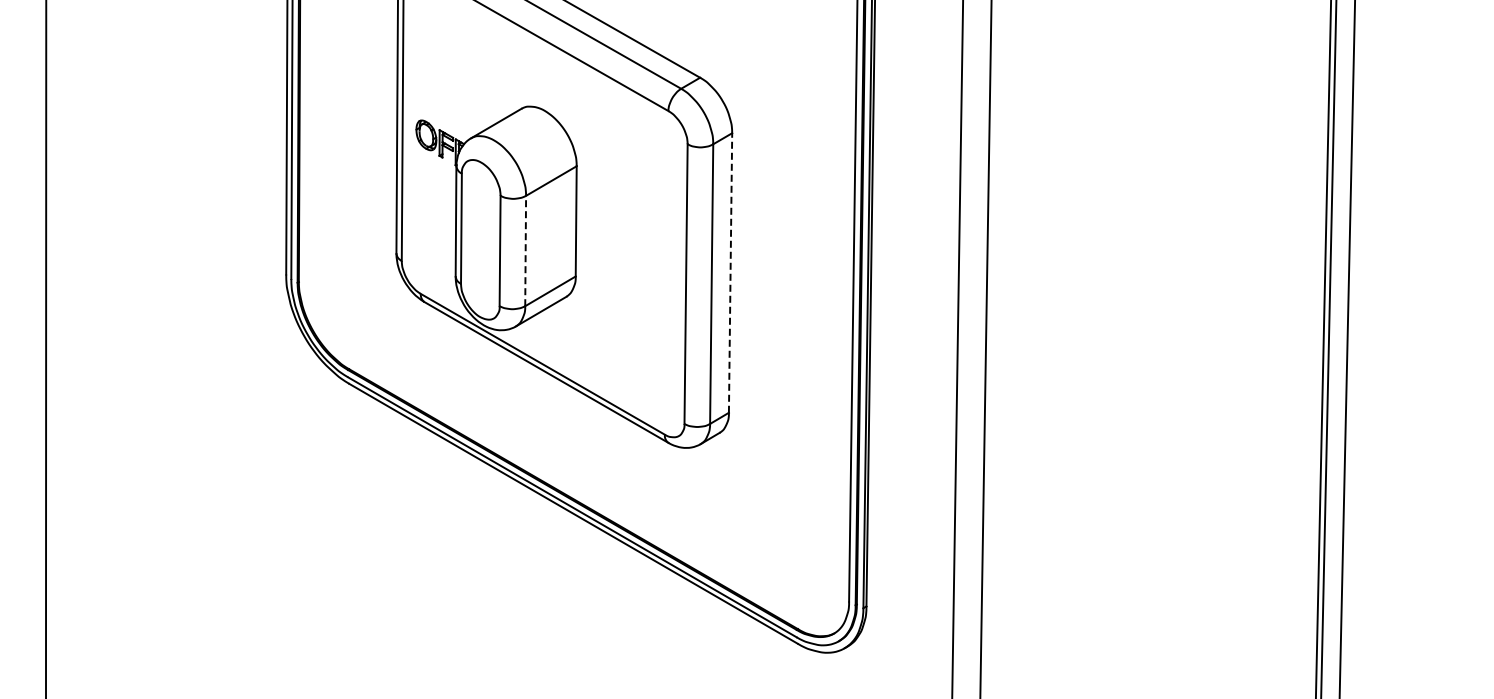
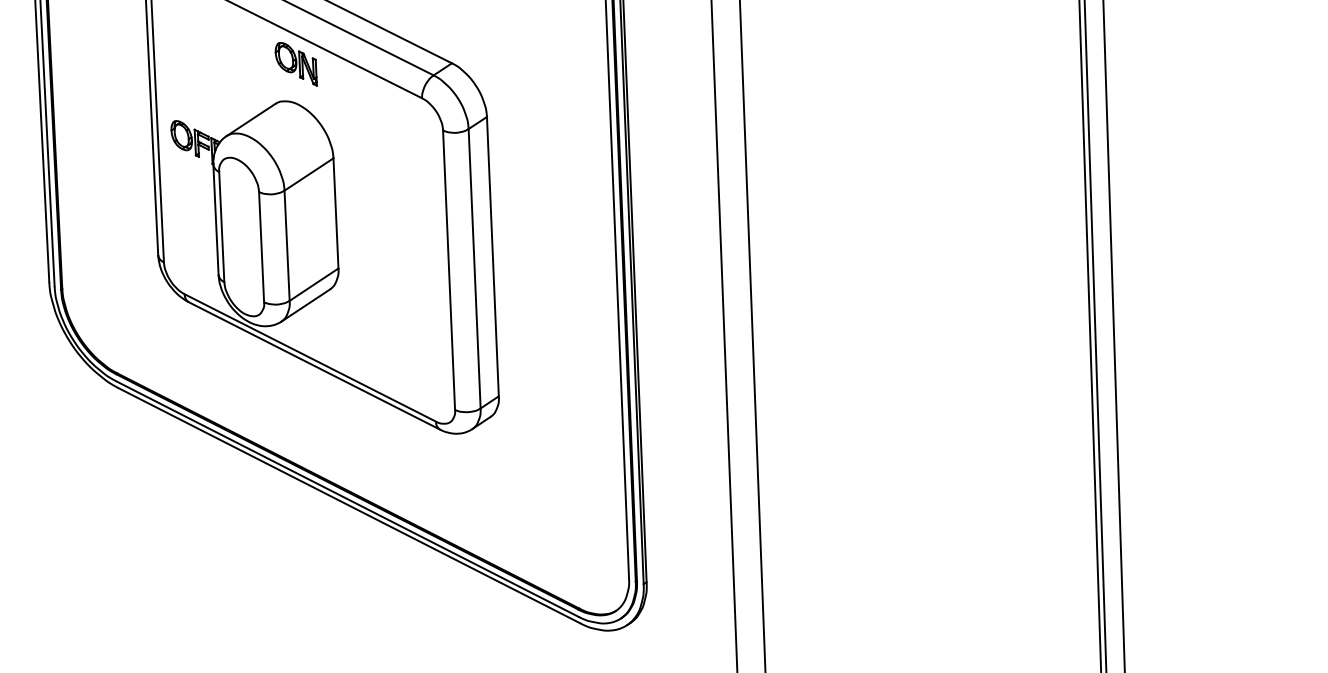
part: (544, 70) -> (296, 64), added
line: (525, 250) -> (286, 245), dashed -> solid
line: (730, 273) -> (492, 257), dashed -> solid

